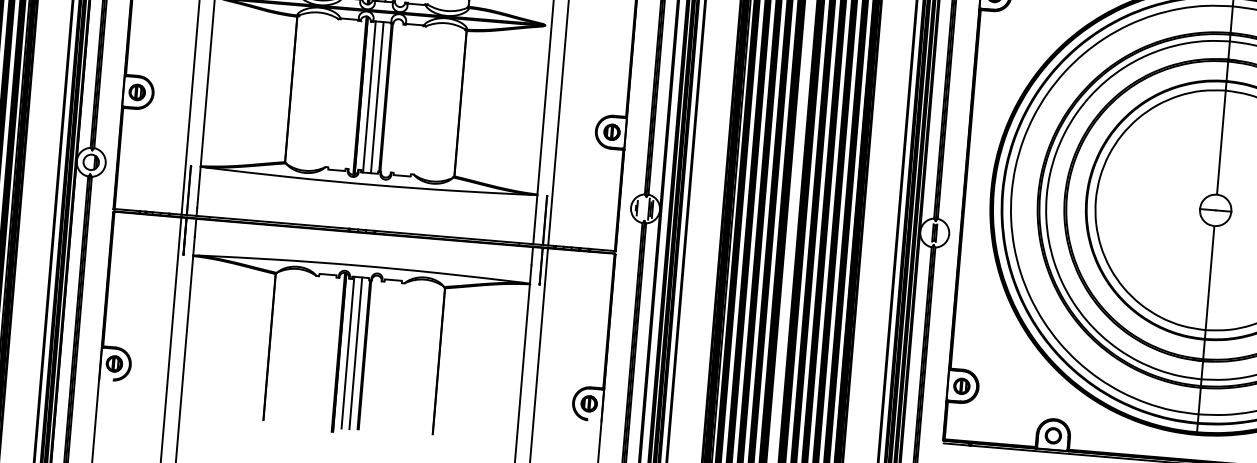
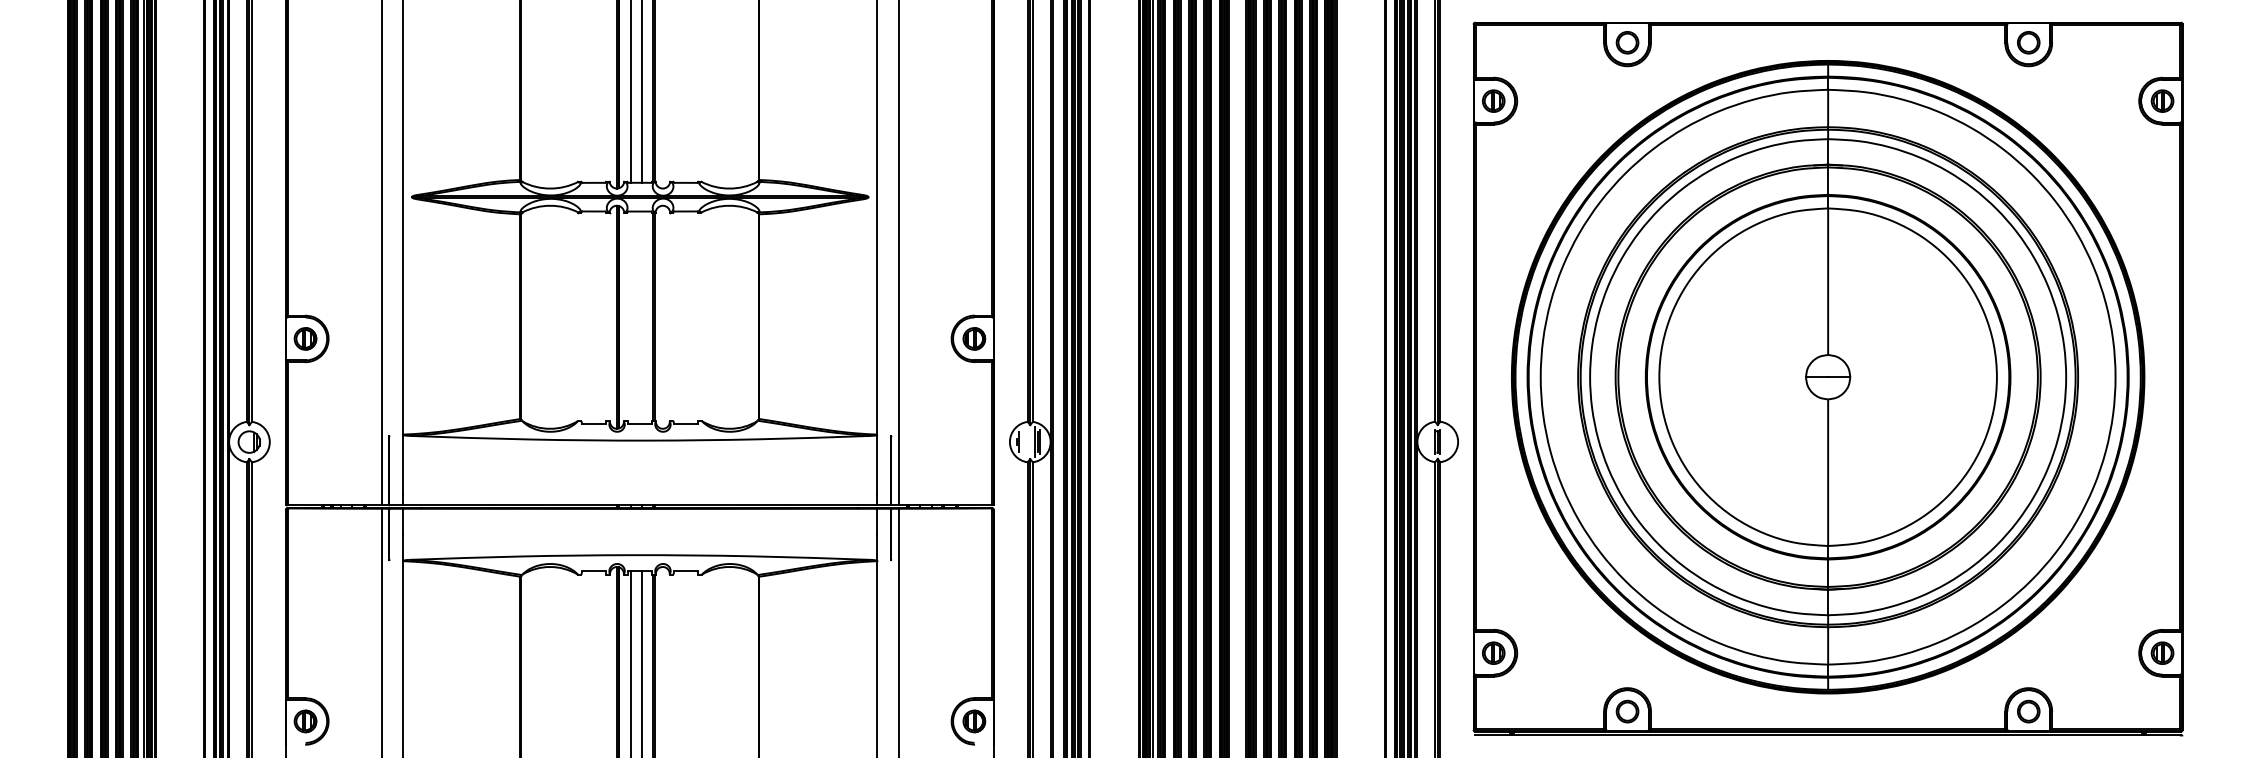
line: (369, 96) -> (630, 317), removed
line: (376, 97) -> (641, 317), removed

